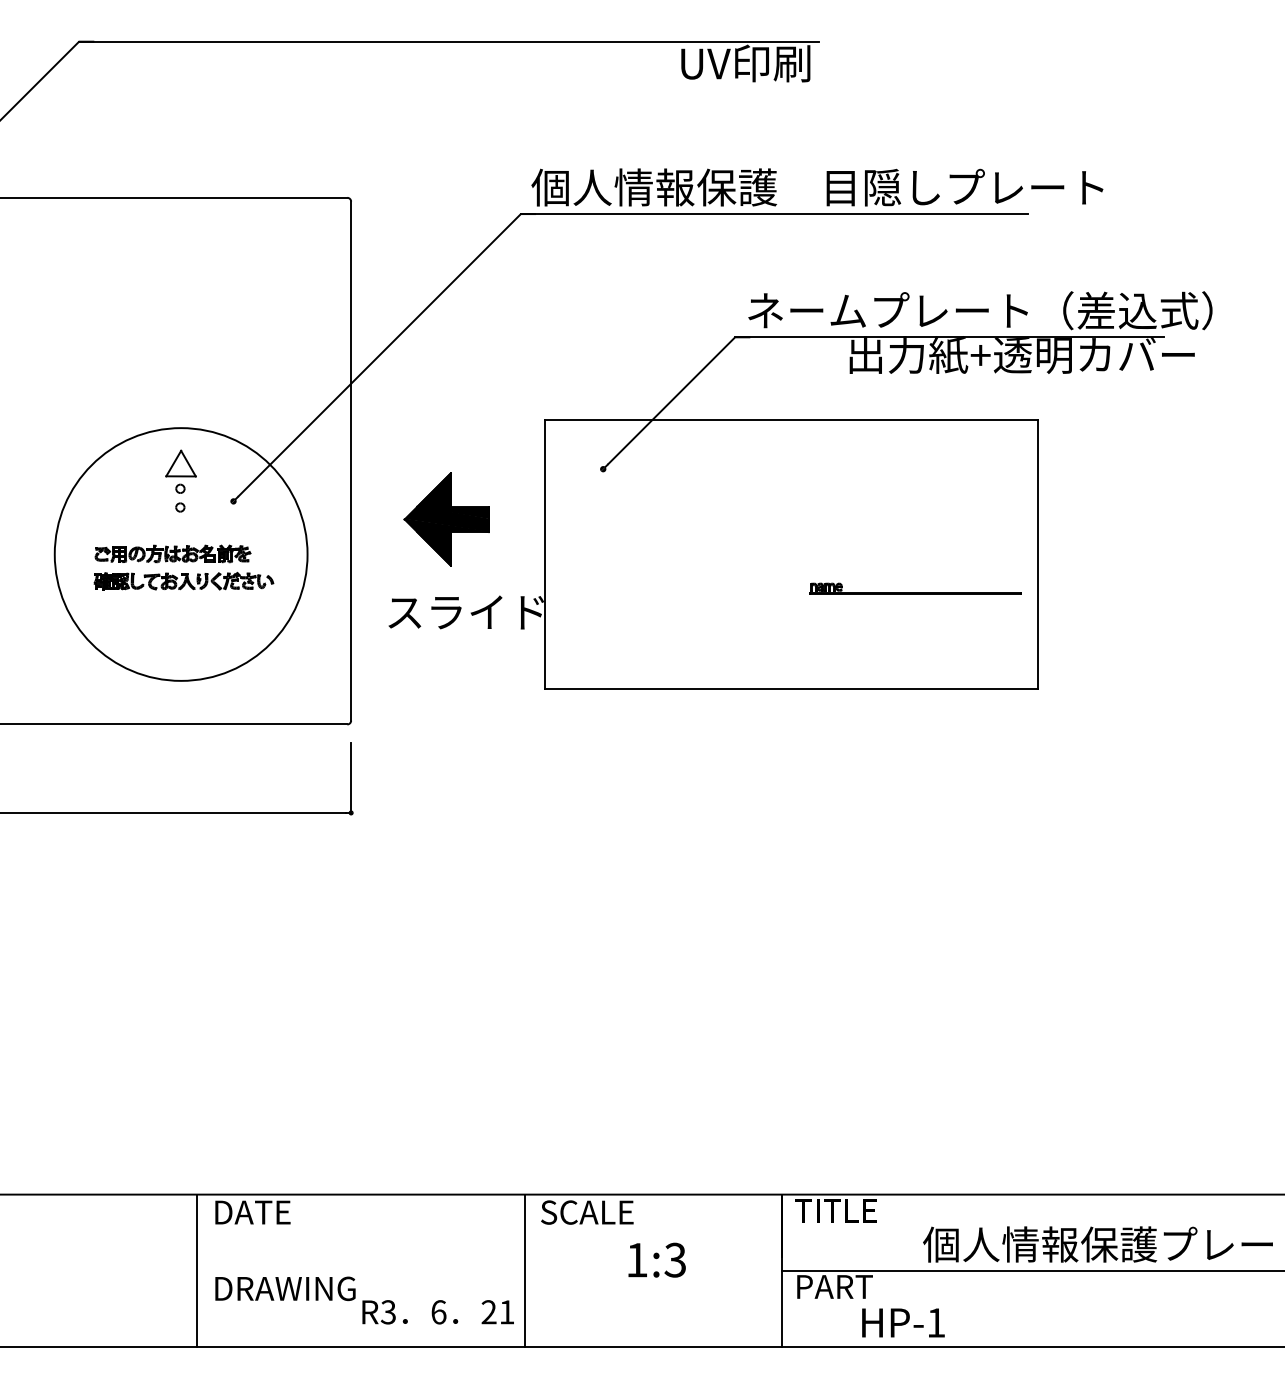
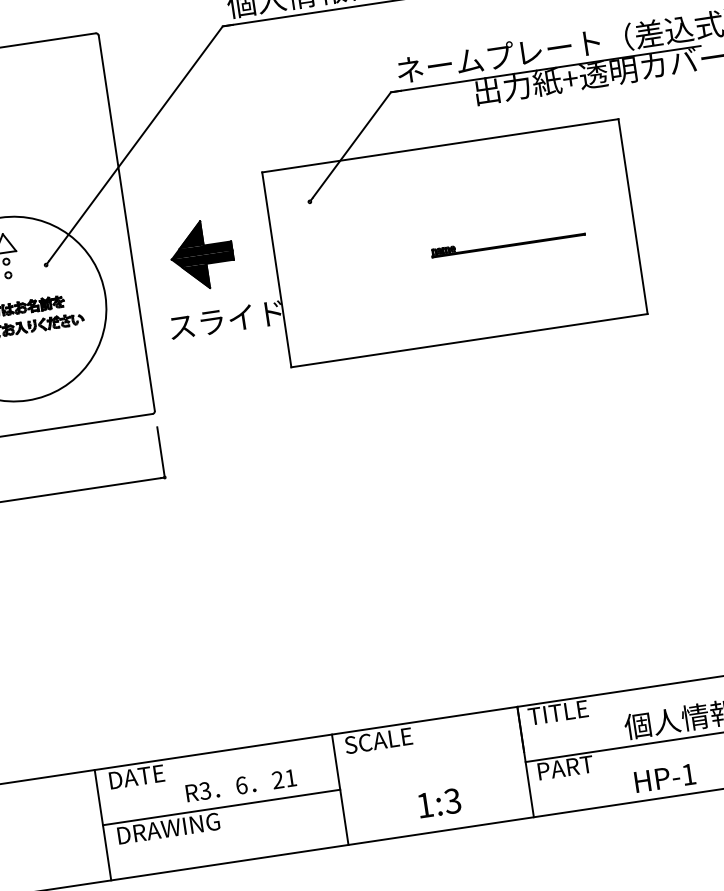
part: (915, 588) -> (508, 241), moved
text: (656, 1259) -> (439, 802), moved
line: (361, 1270) -> (221, 807), added
text: (437, 1312) -> (240, 785), moved
text: (903, 1322) -> (665, 777), moved

